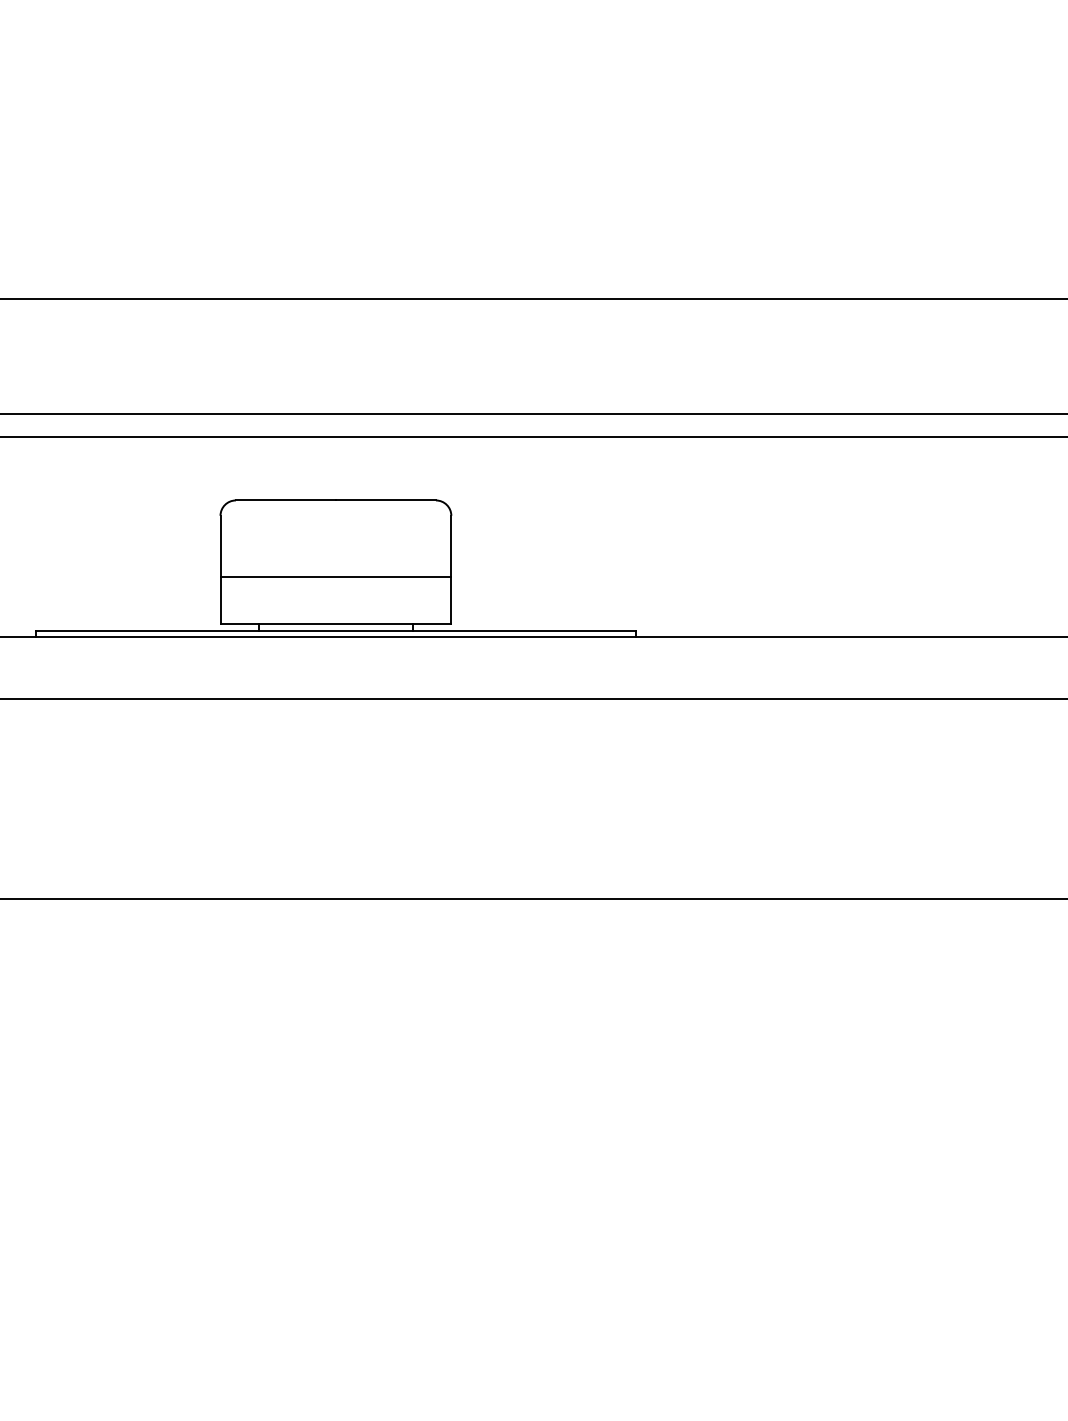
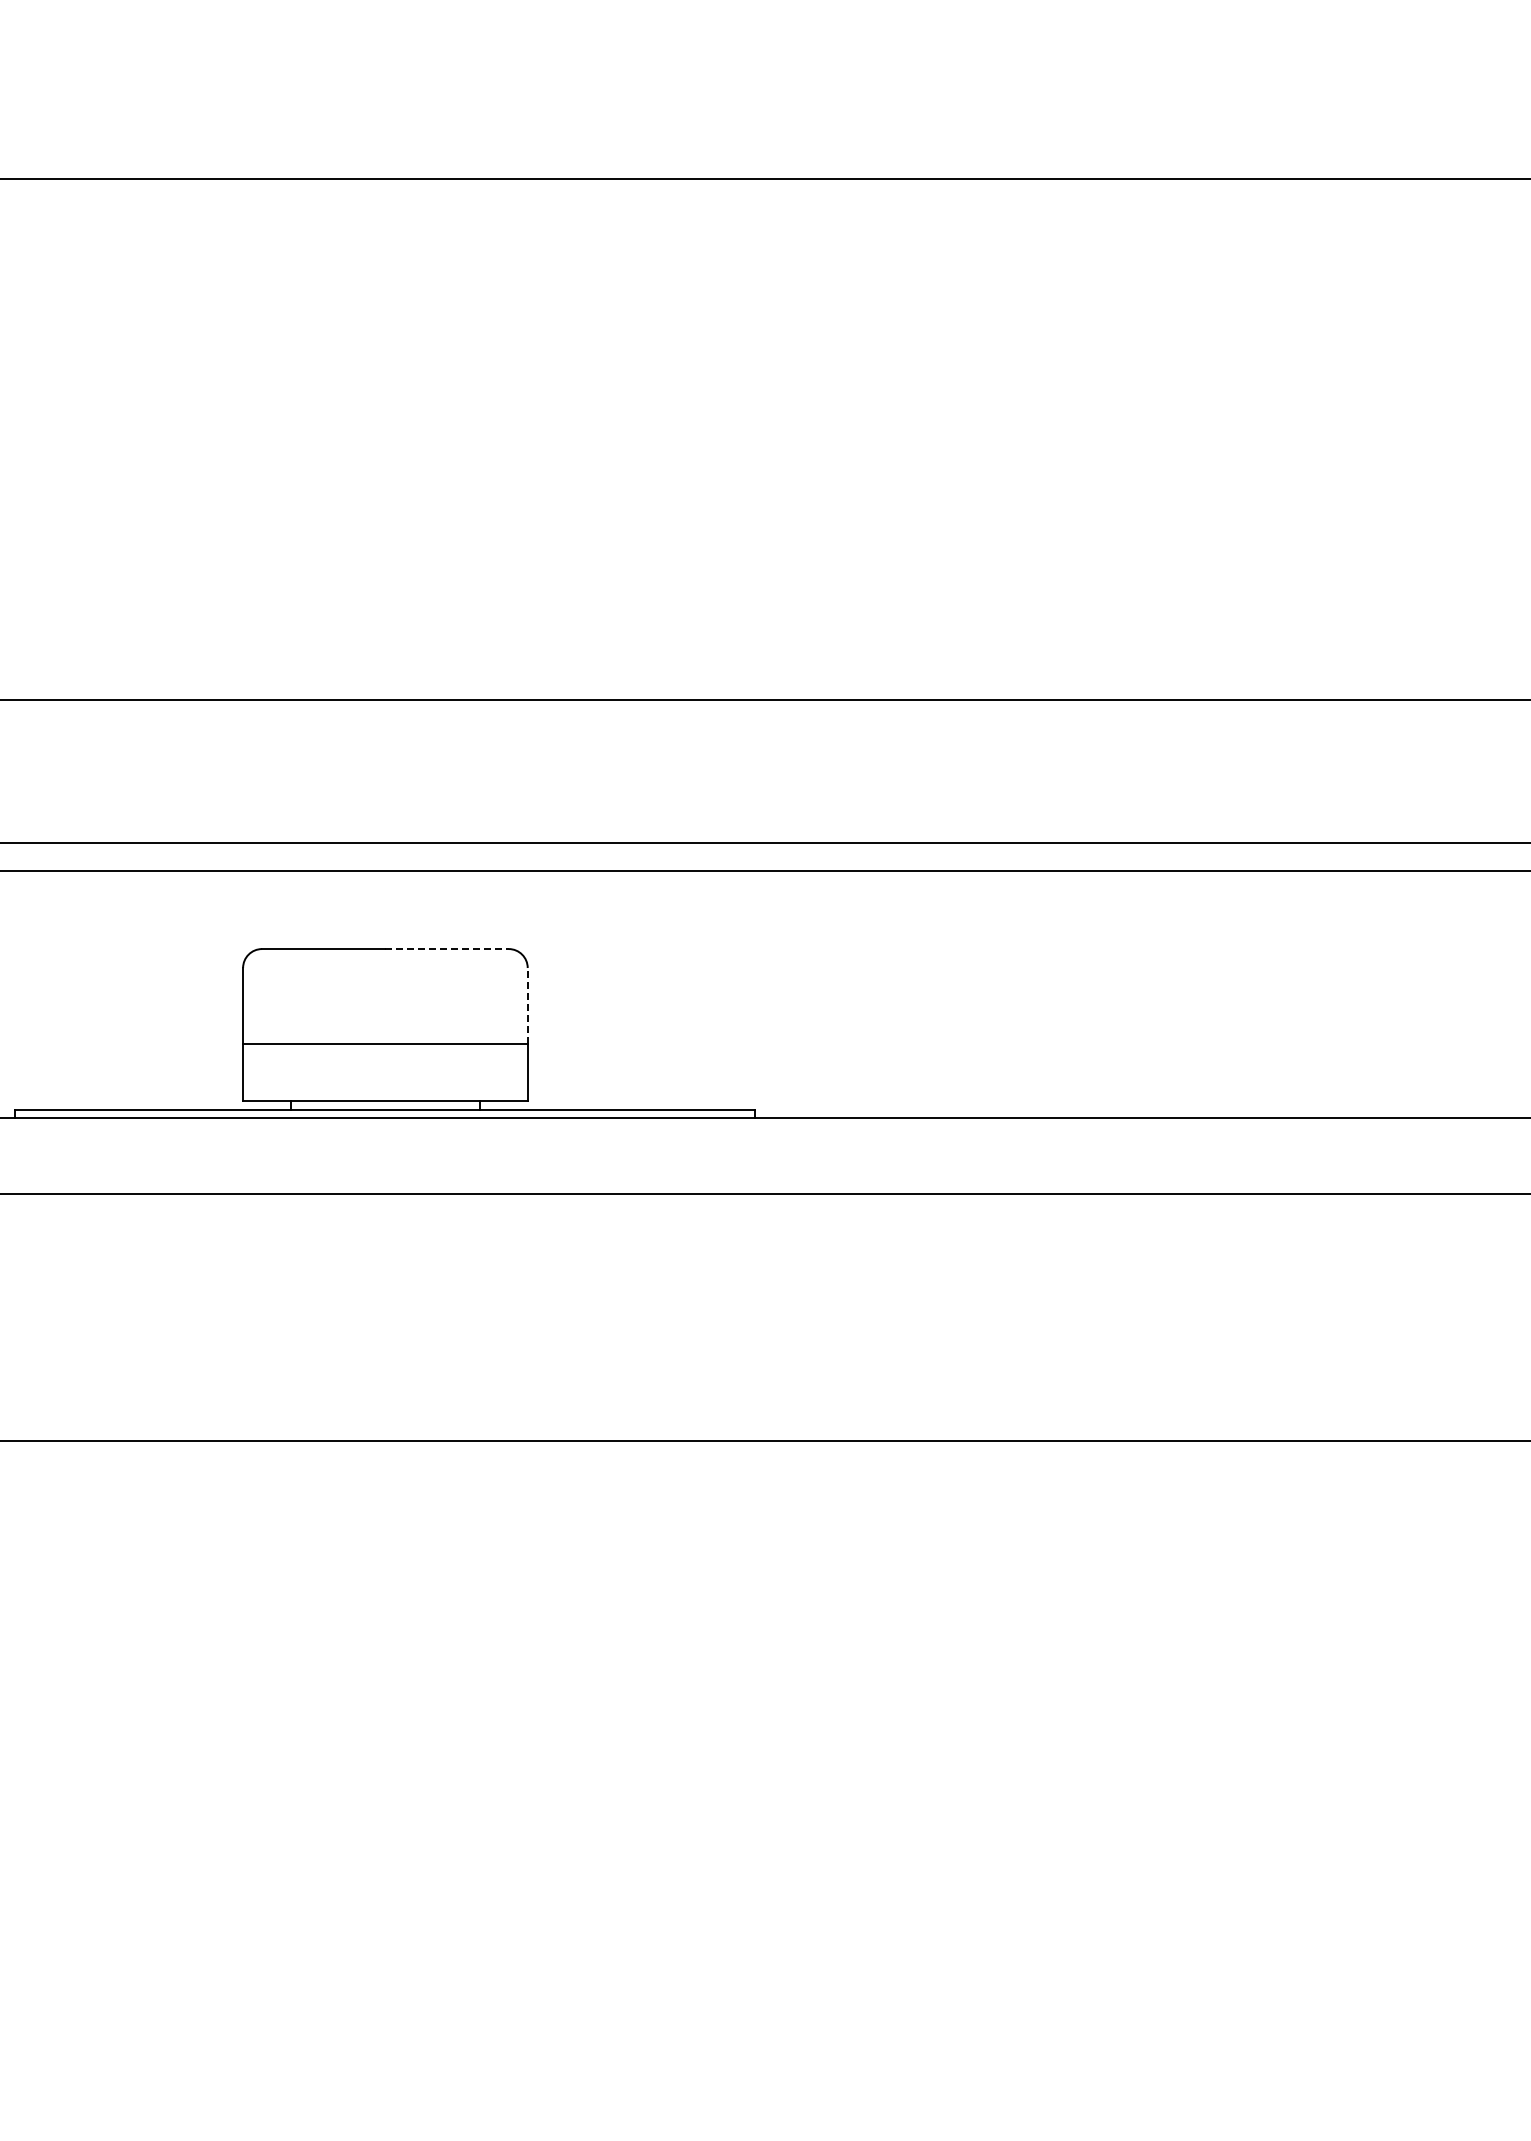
line: (386, 500) -> (447, 949), solid -> dashed
line: (451, 546) -> (527, 1005), solid -> dashed

